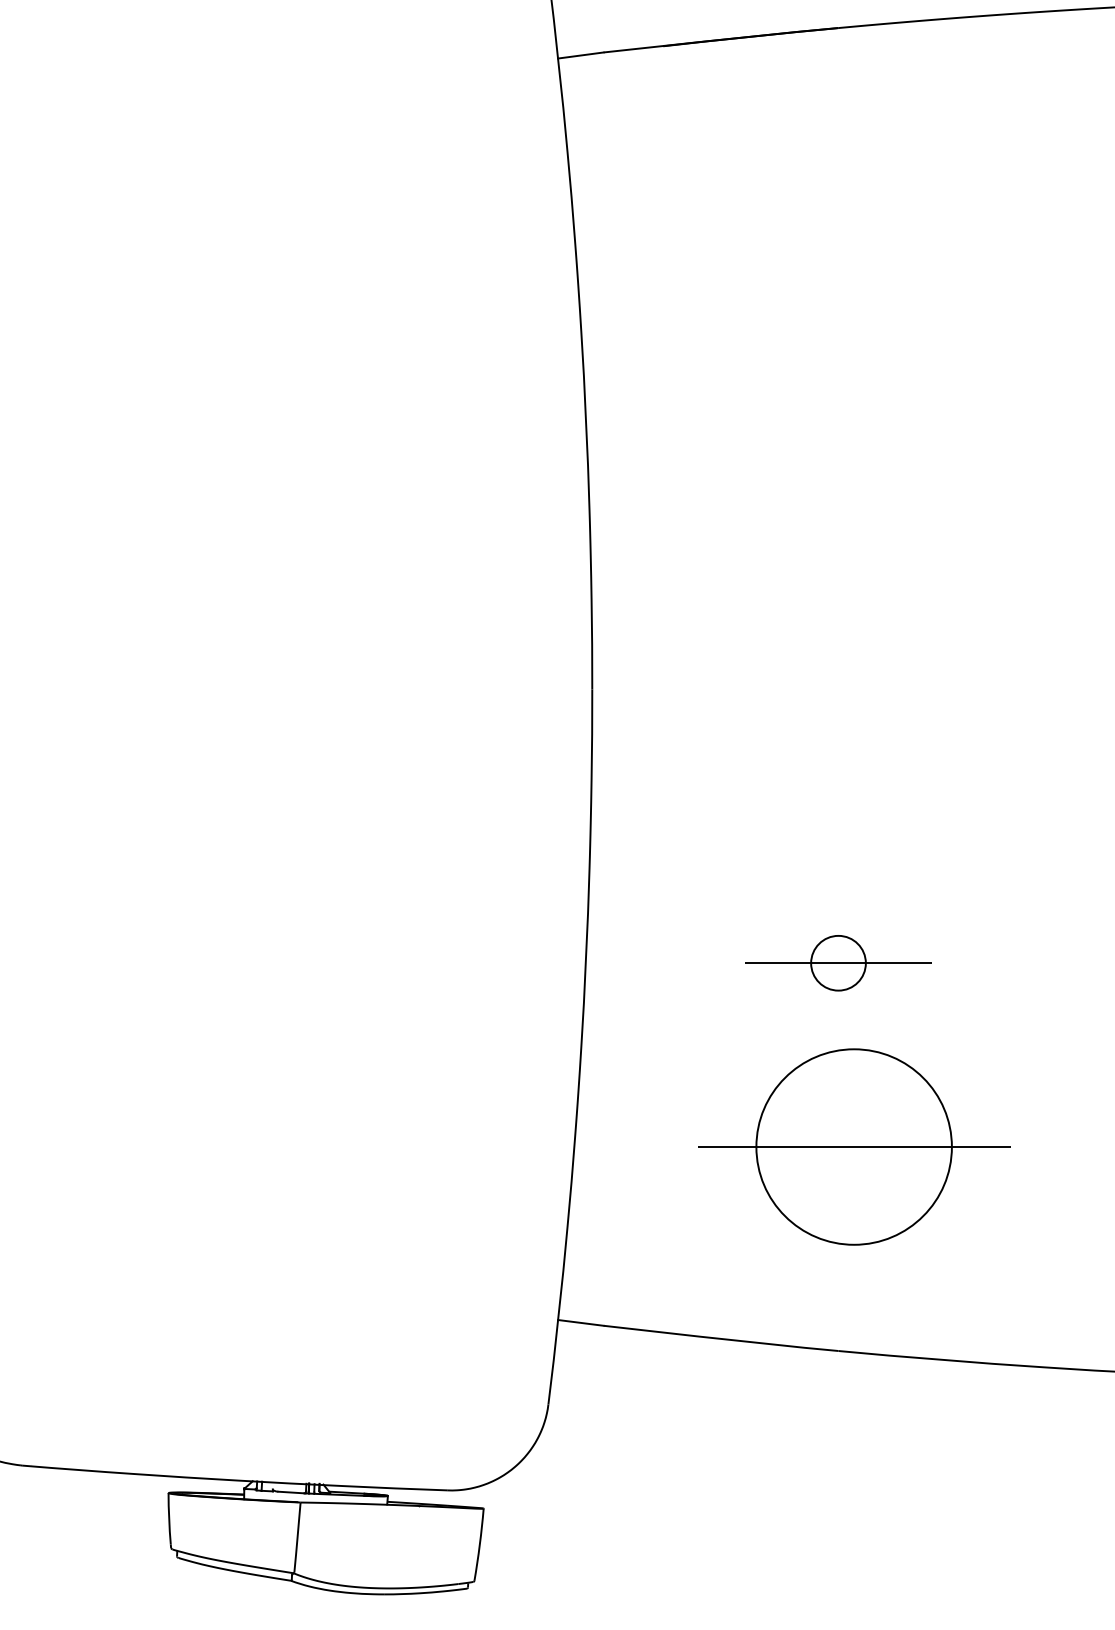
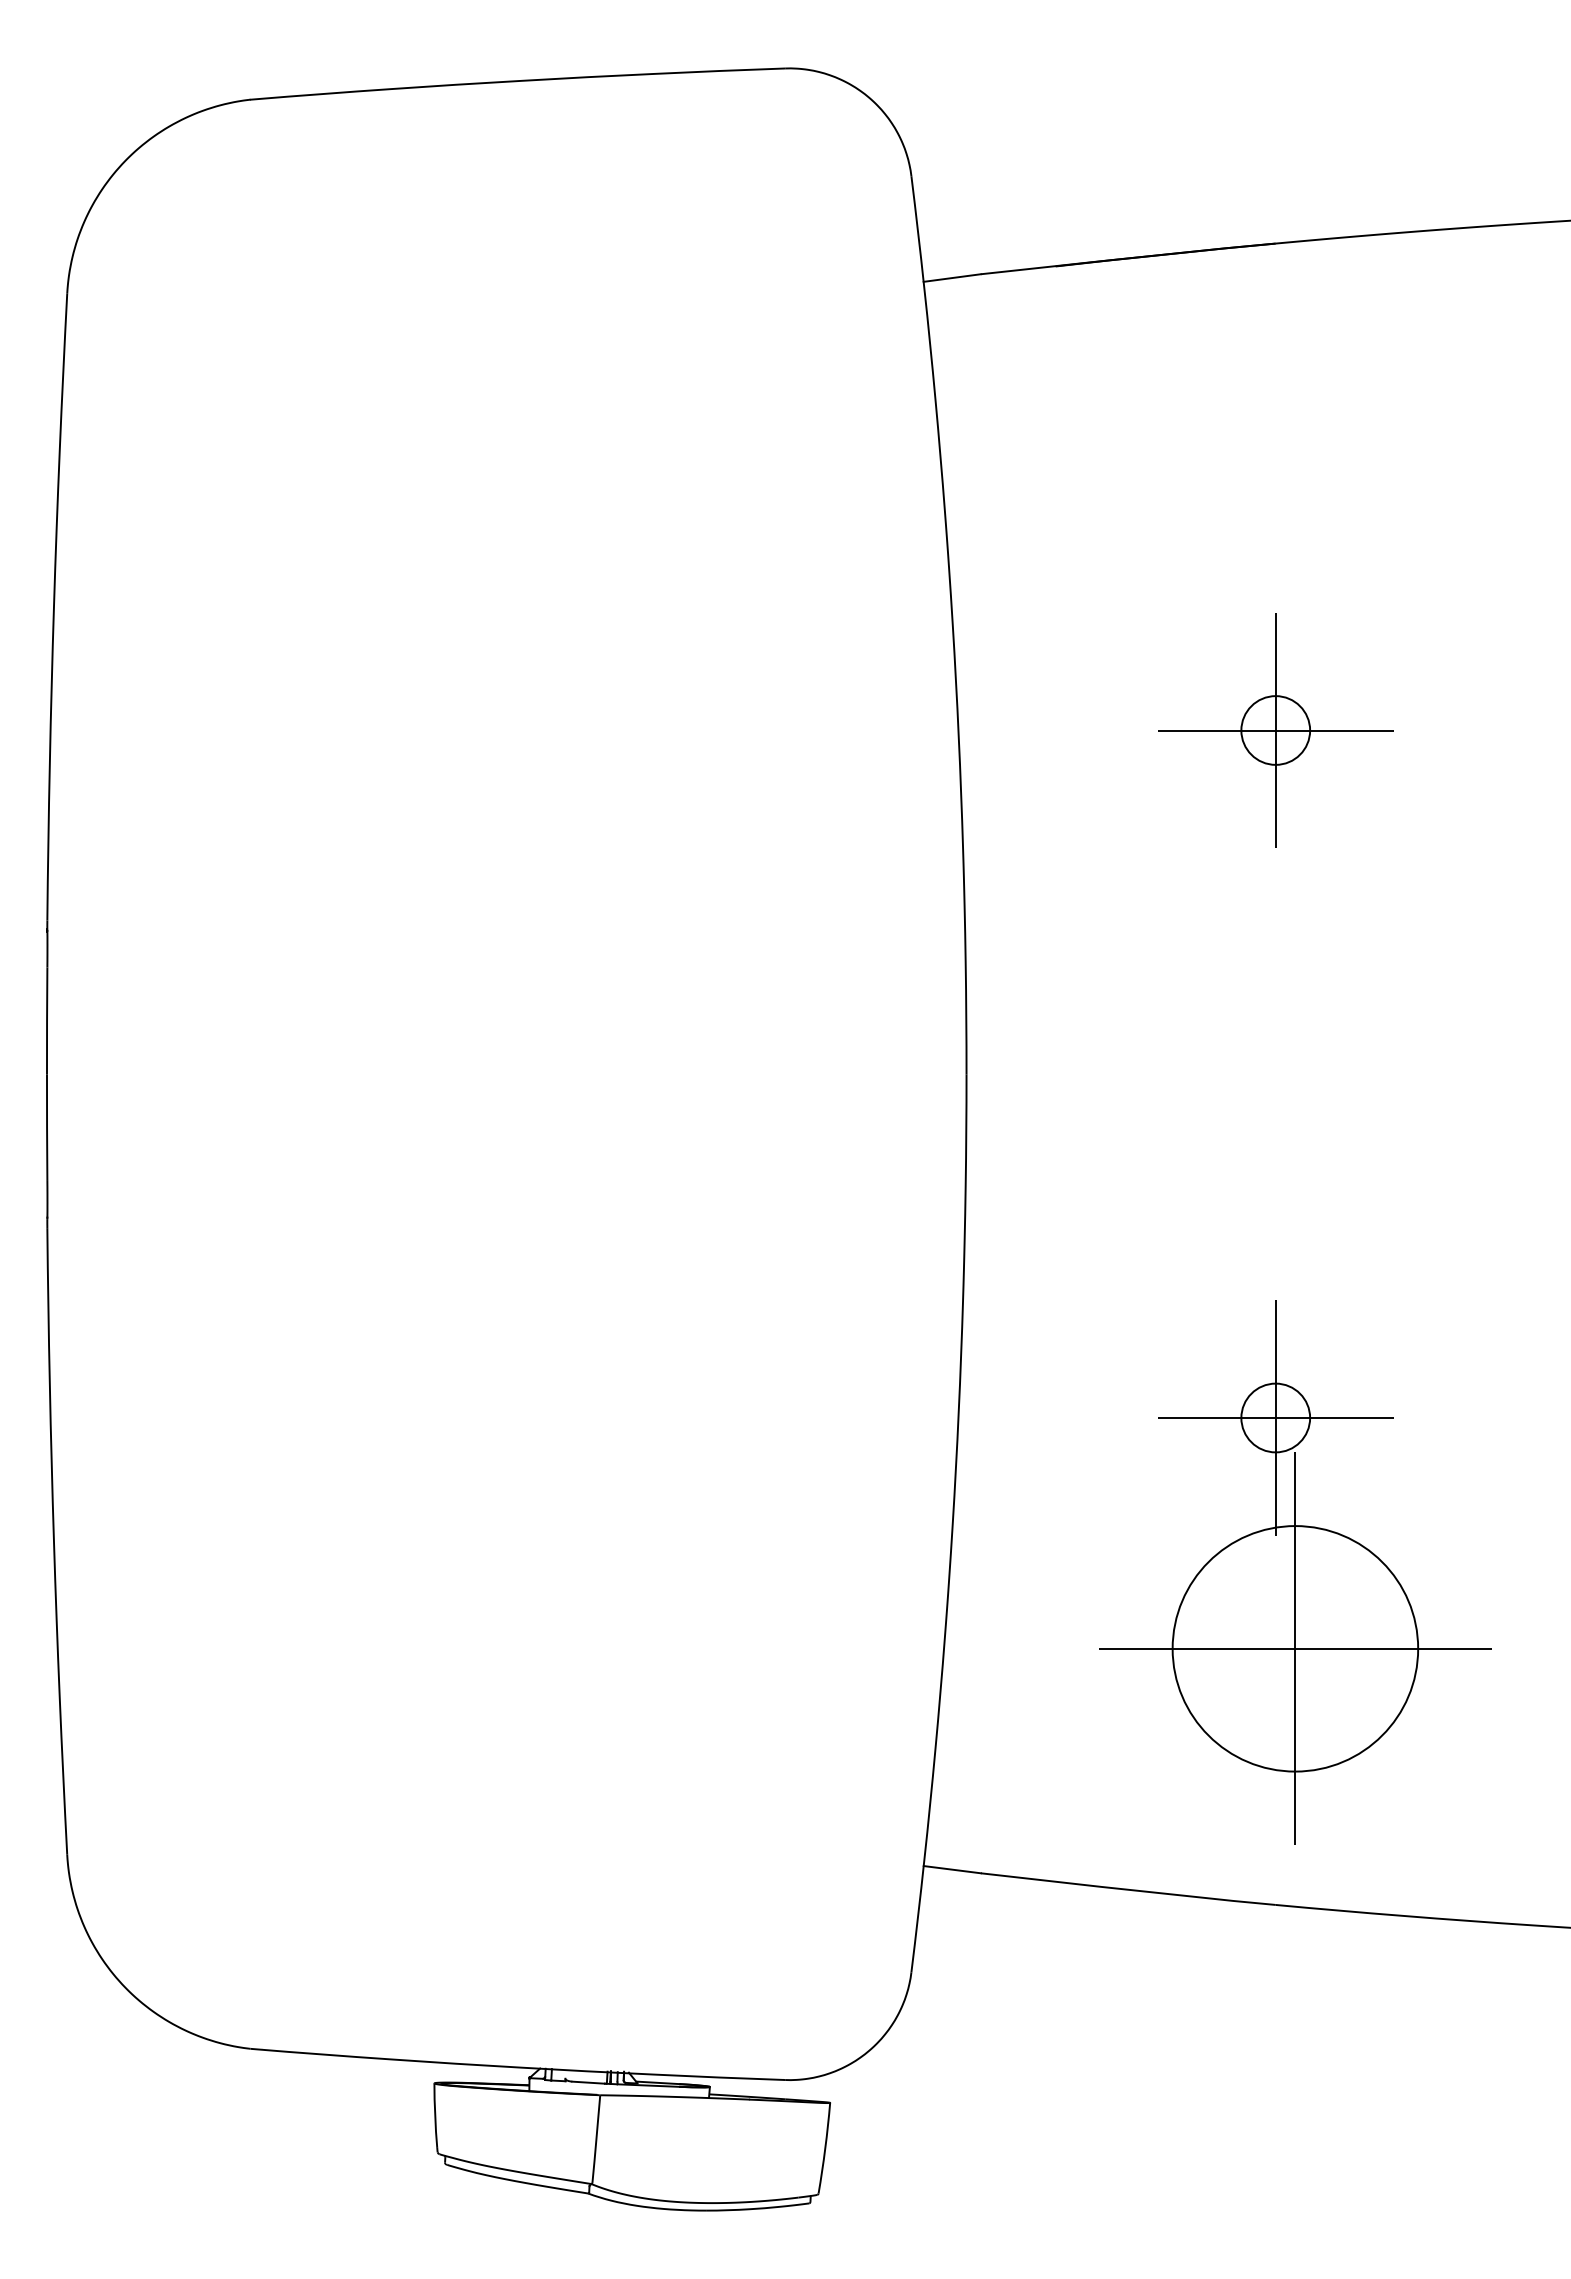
part: (838, 415) -> (1275, 730), added
line: (838, 962) -> (1275, 1417), added
line: (854, 1146) -> (1295, 1648), added

